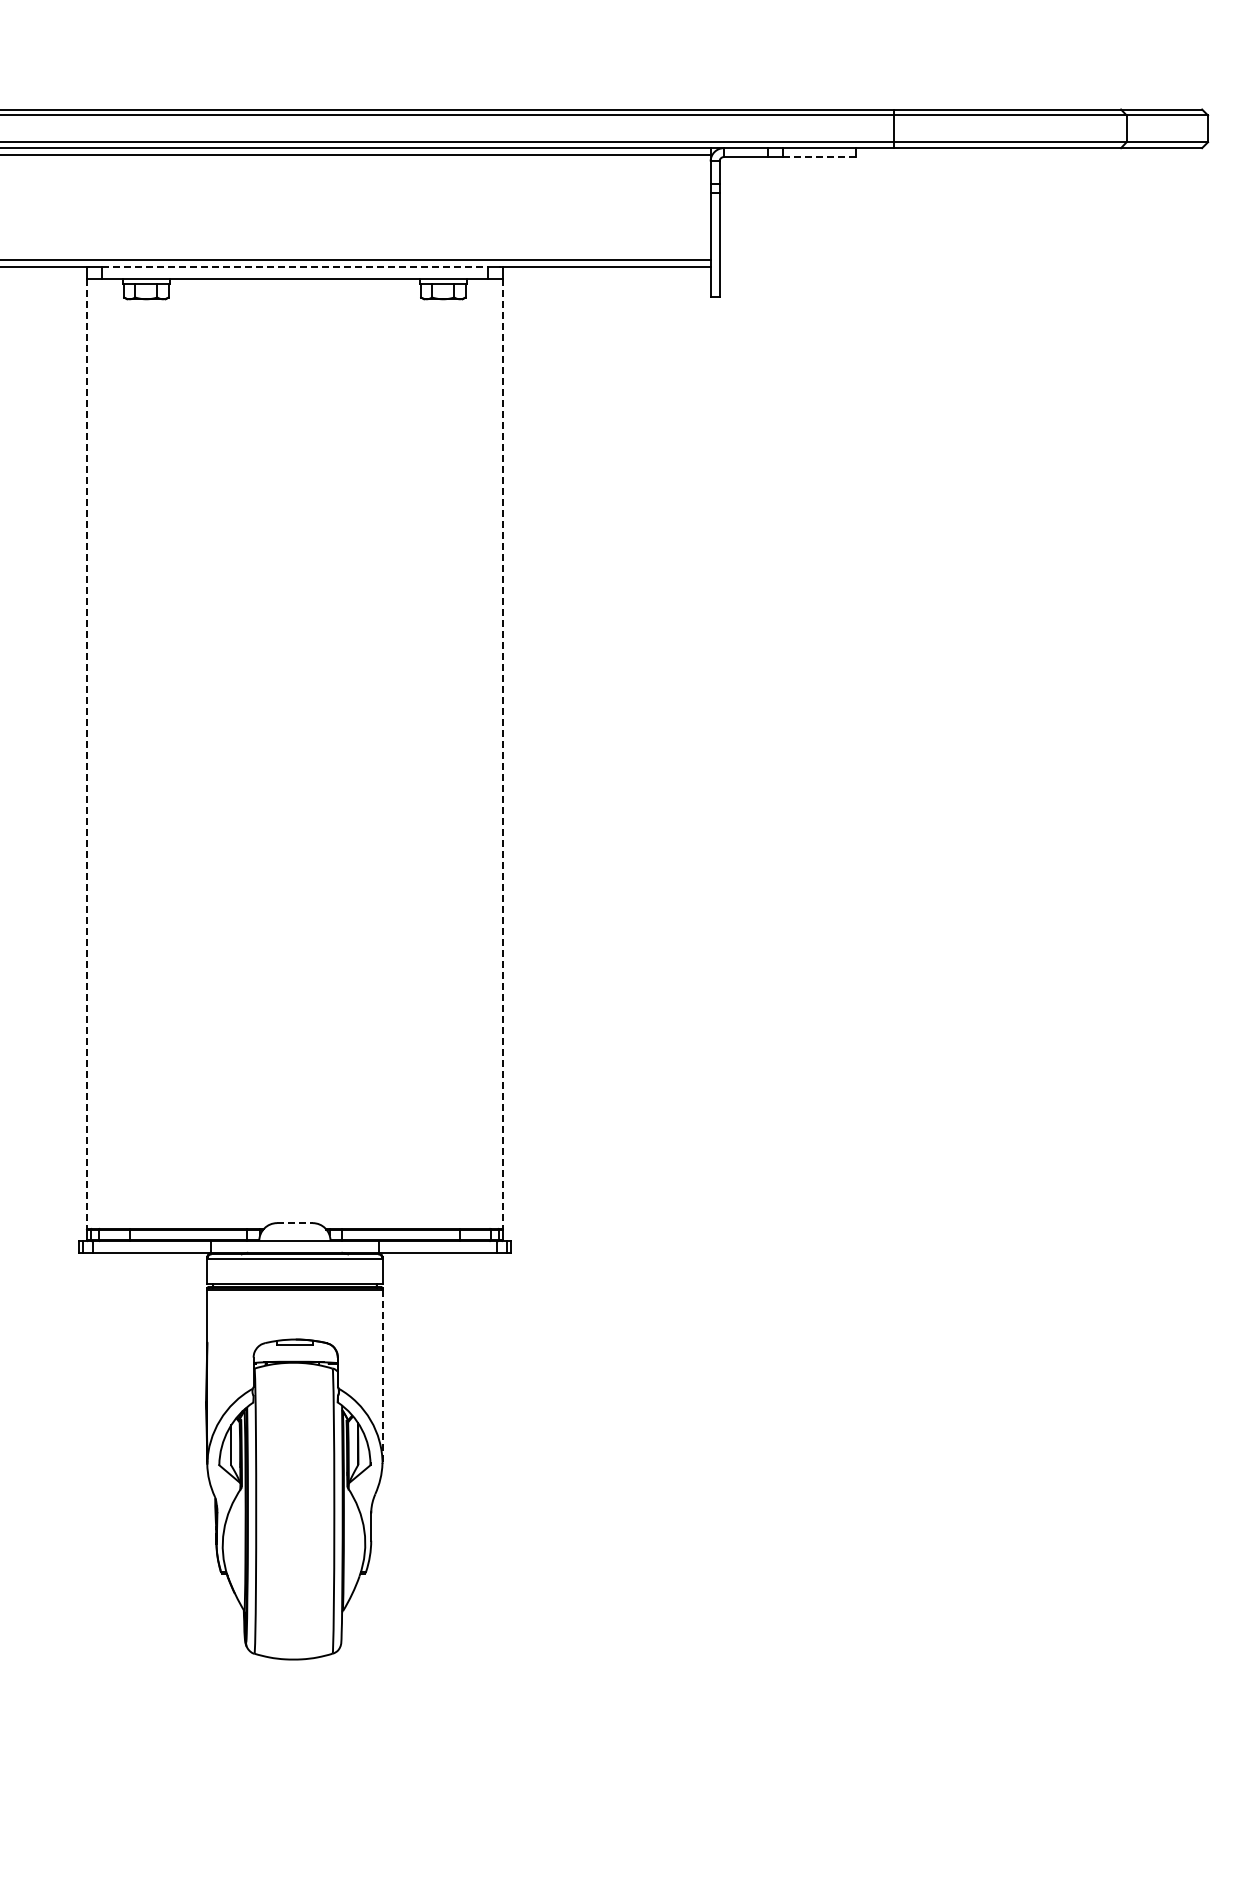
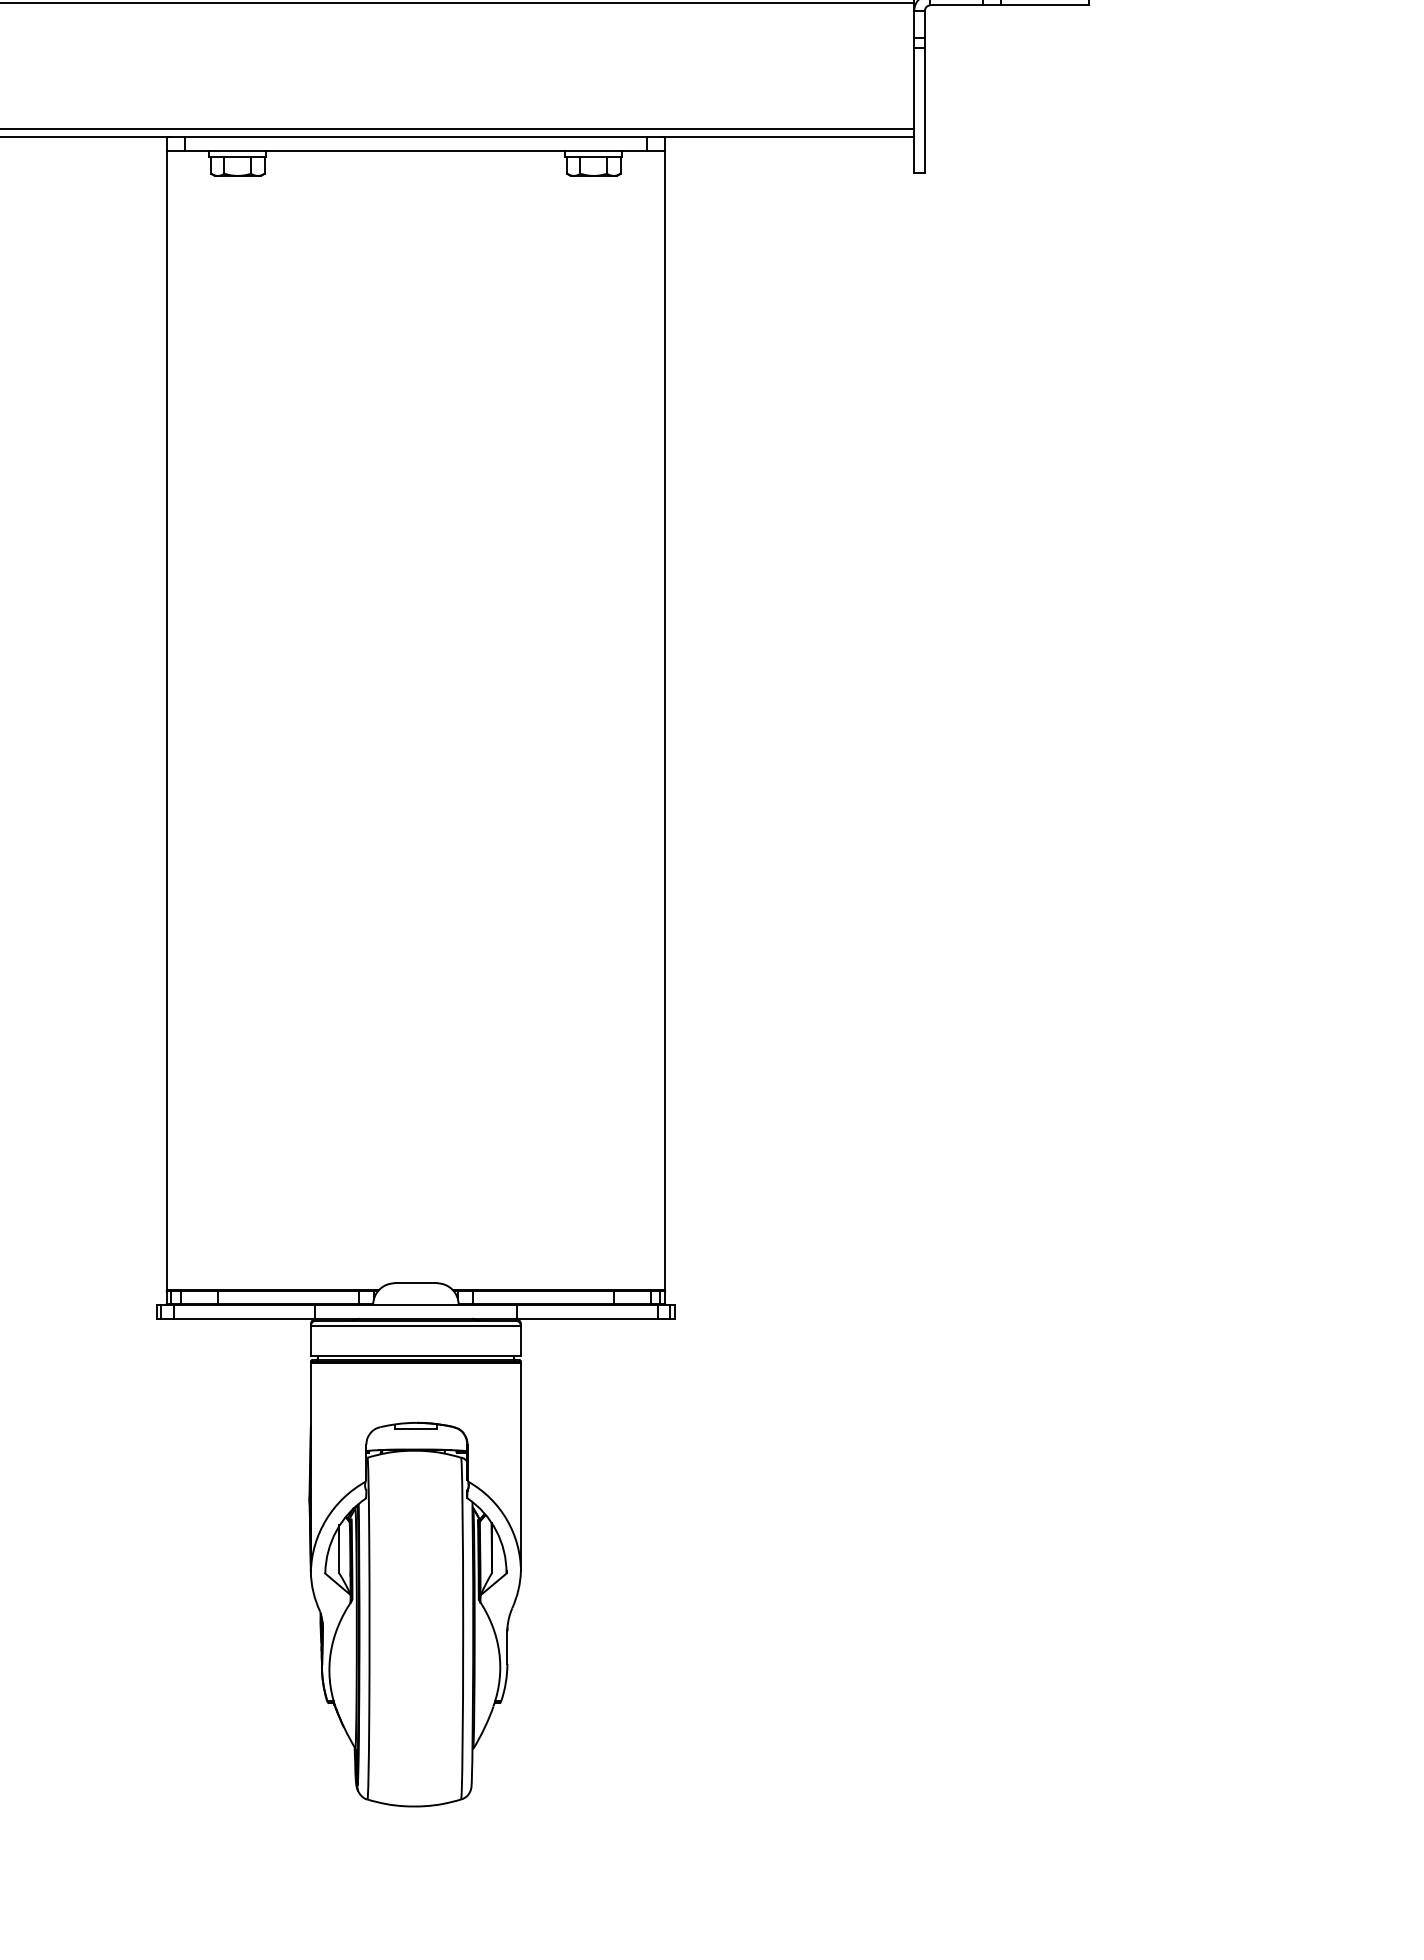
line: (819, 157) -> (1044, 5), dashed -> solid
line: (295, 266) -> (416, 136), dashed -> solid
line: (87, 754) -> (167, 721), dashed -> solid
line: (502, 754) -> (664, 721), dashed -> solid
line: (294, 1223) -> (415, 1283), dashed -> solid
line: (382, 1376) -> (520, 1467), dashed -> solid

